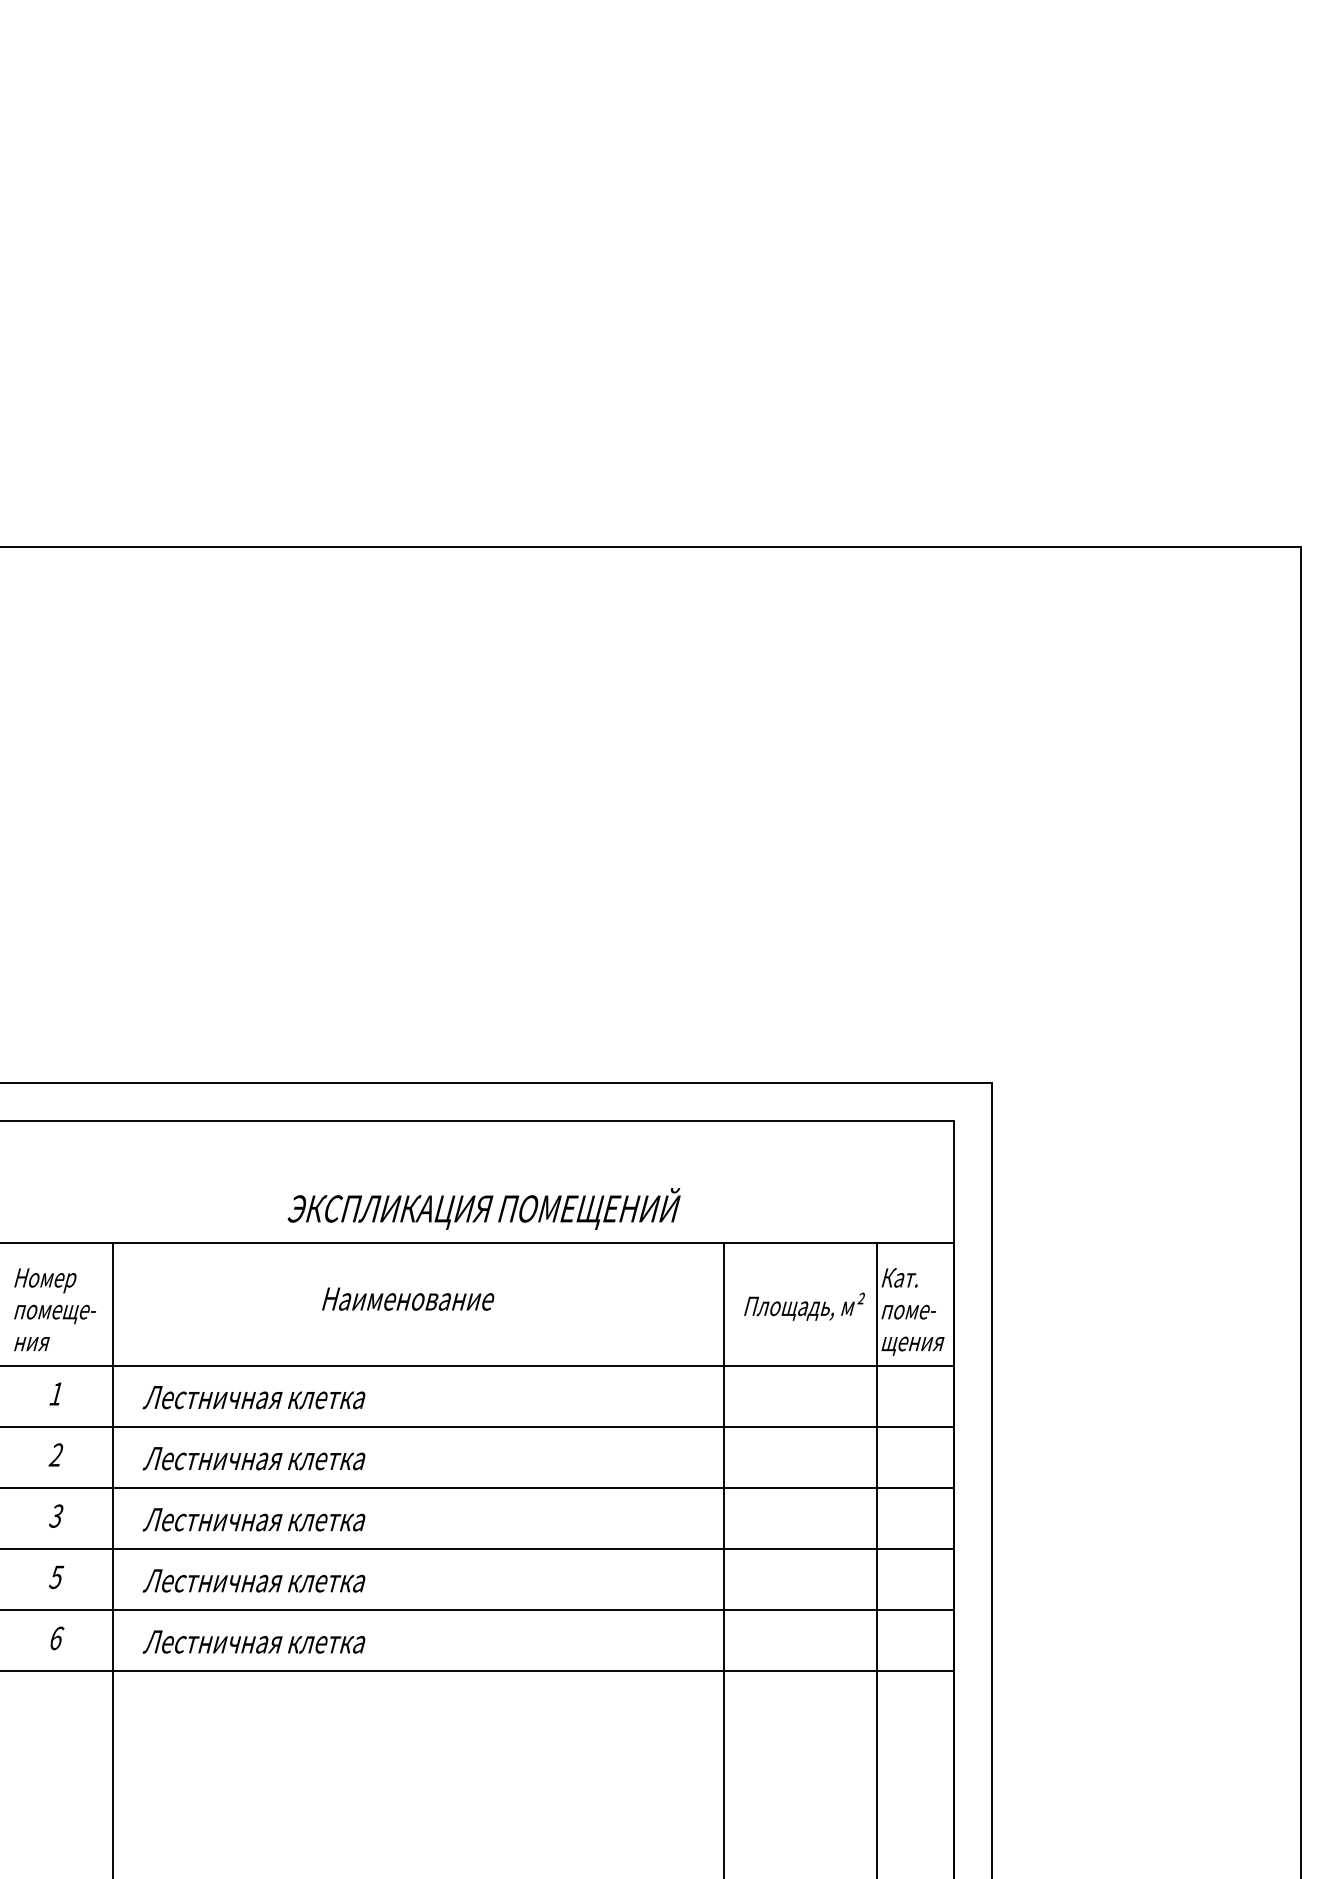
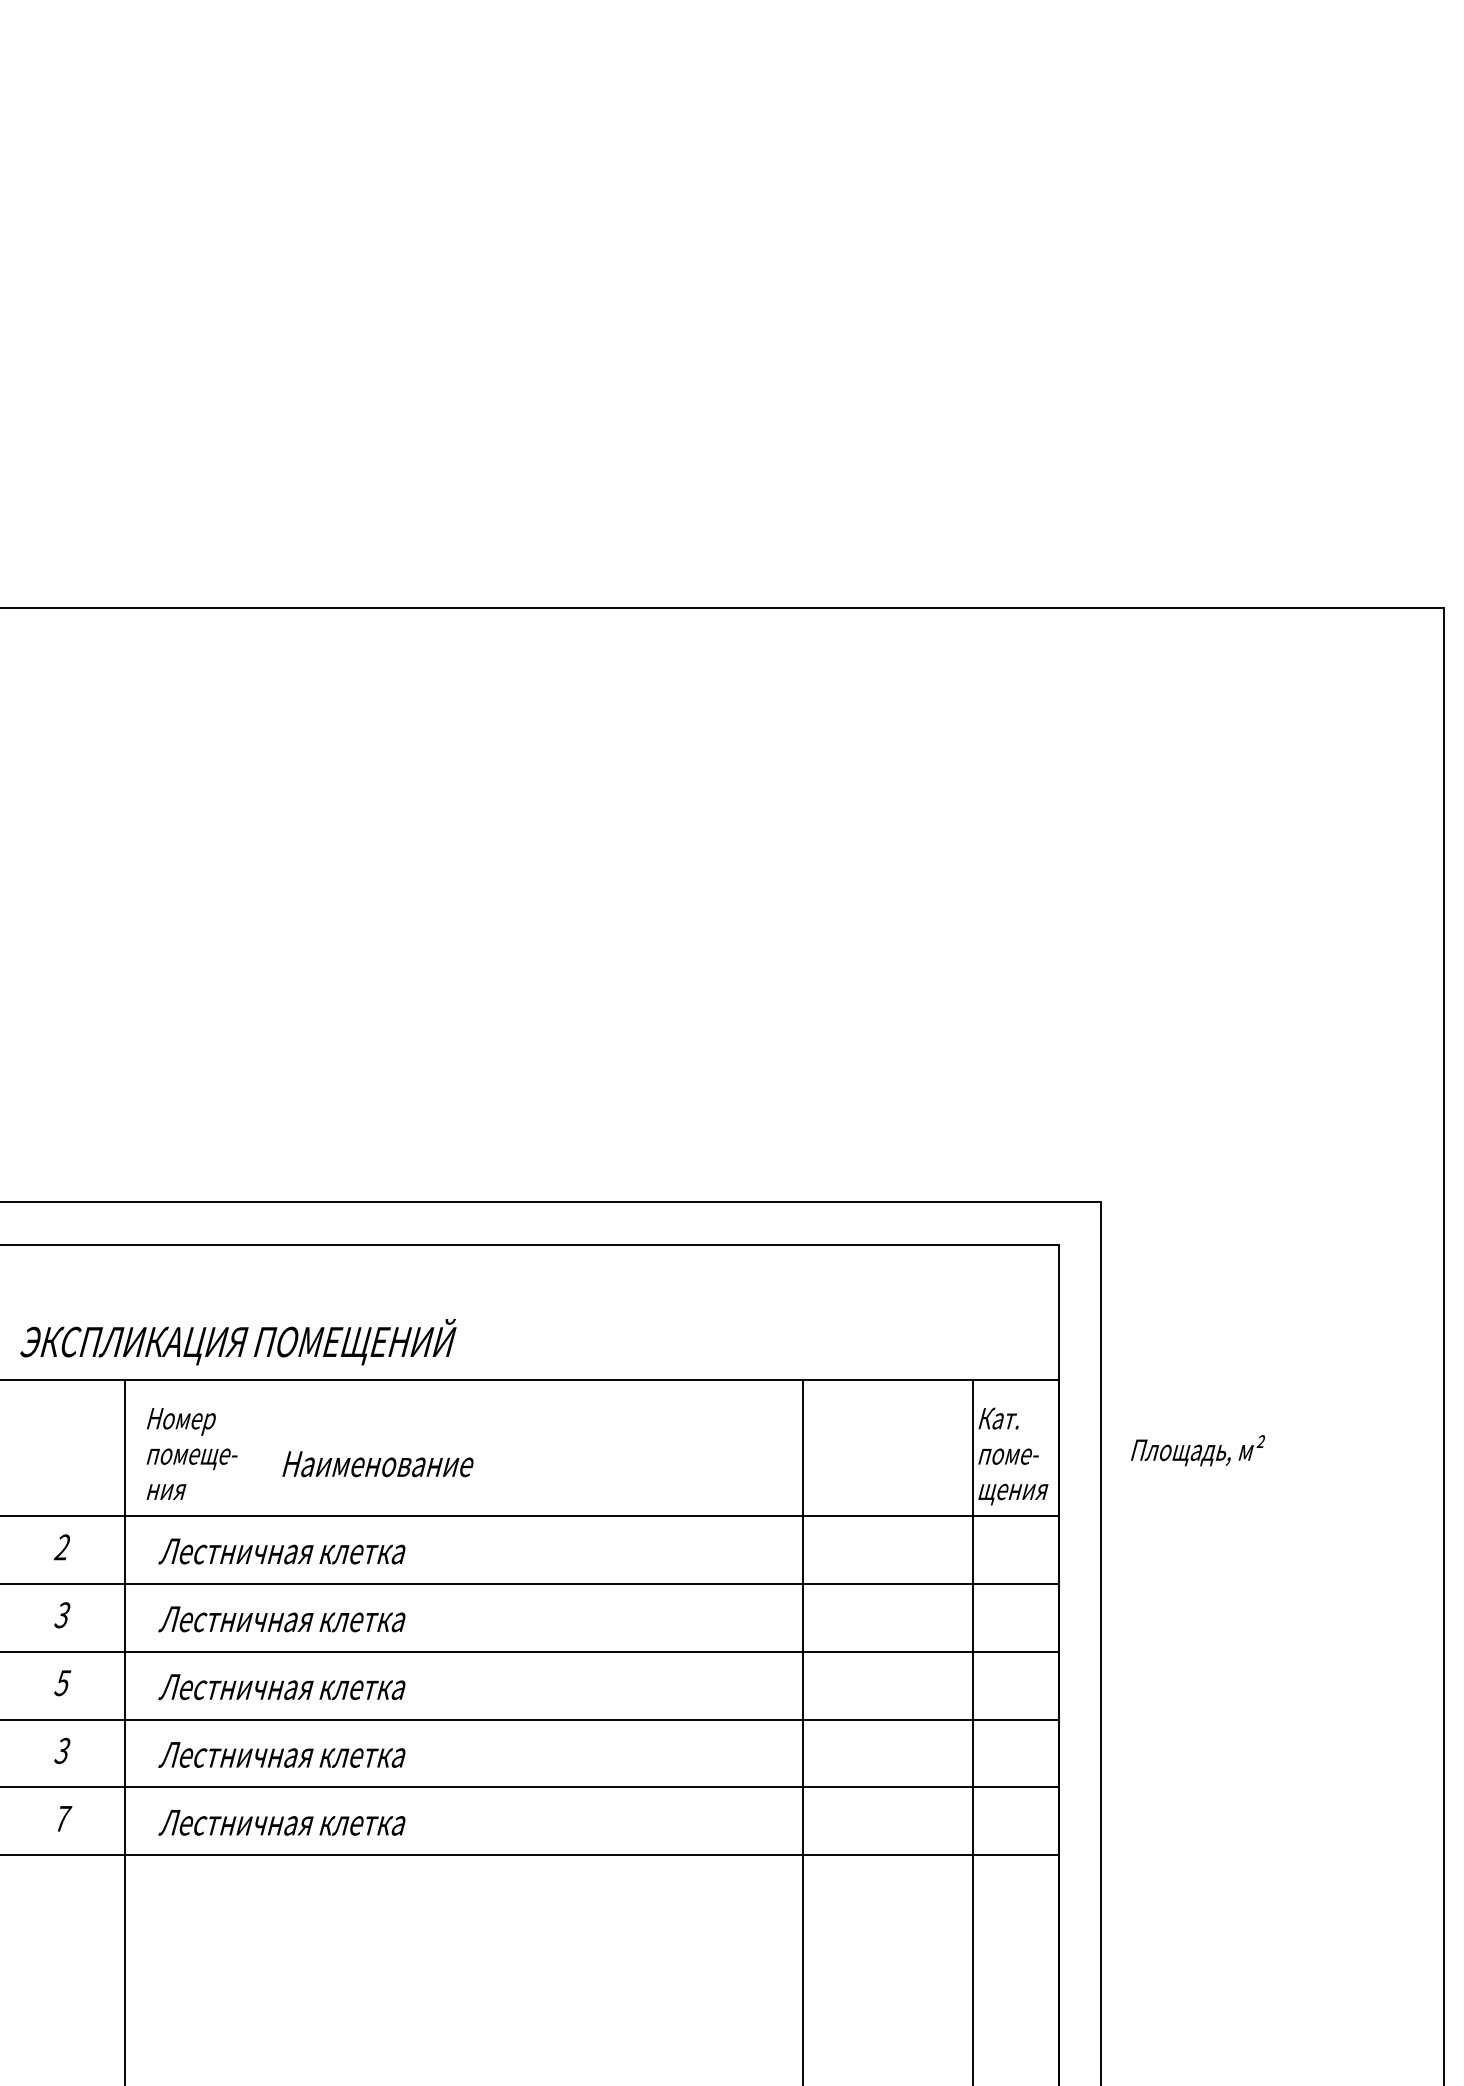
text: (484, 1209) -> (238, 1342), moved
text: (407, 1299) -> (377, 1464), moved
text: (804, 1306) -> (1197, 1450), moved
text: (54, 1309) -> (191, 1453), moved
text: (55, 1394) -> (61, 1547), 1 -> 2
text: (55, 1455) -> (61, 1615), 2 -> 3
text: (56, 1515) -> (62, 1682), 3 -> 5
text: (56, 1576) -> (62, 1750), 5 -> 3
text: (58, 1638) -> (64, 1818), 6 -> 7

